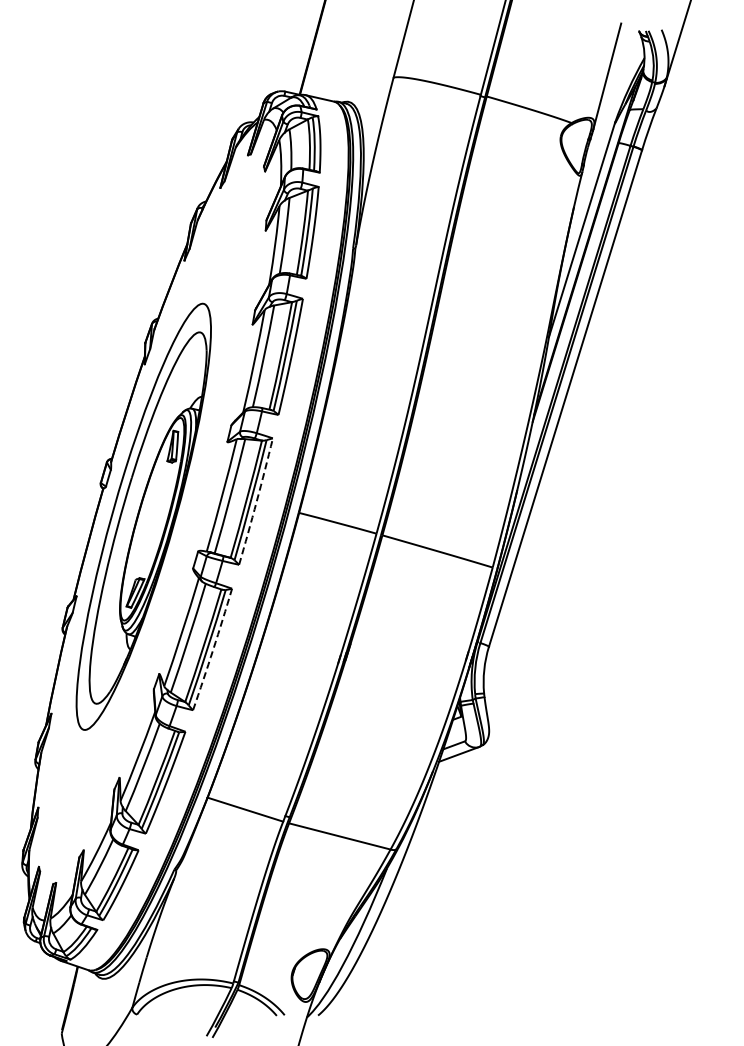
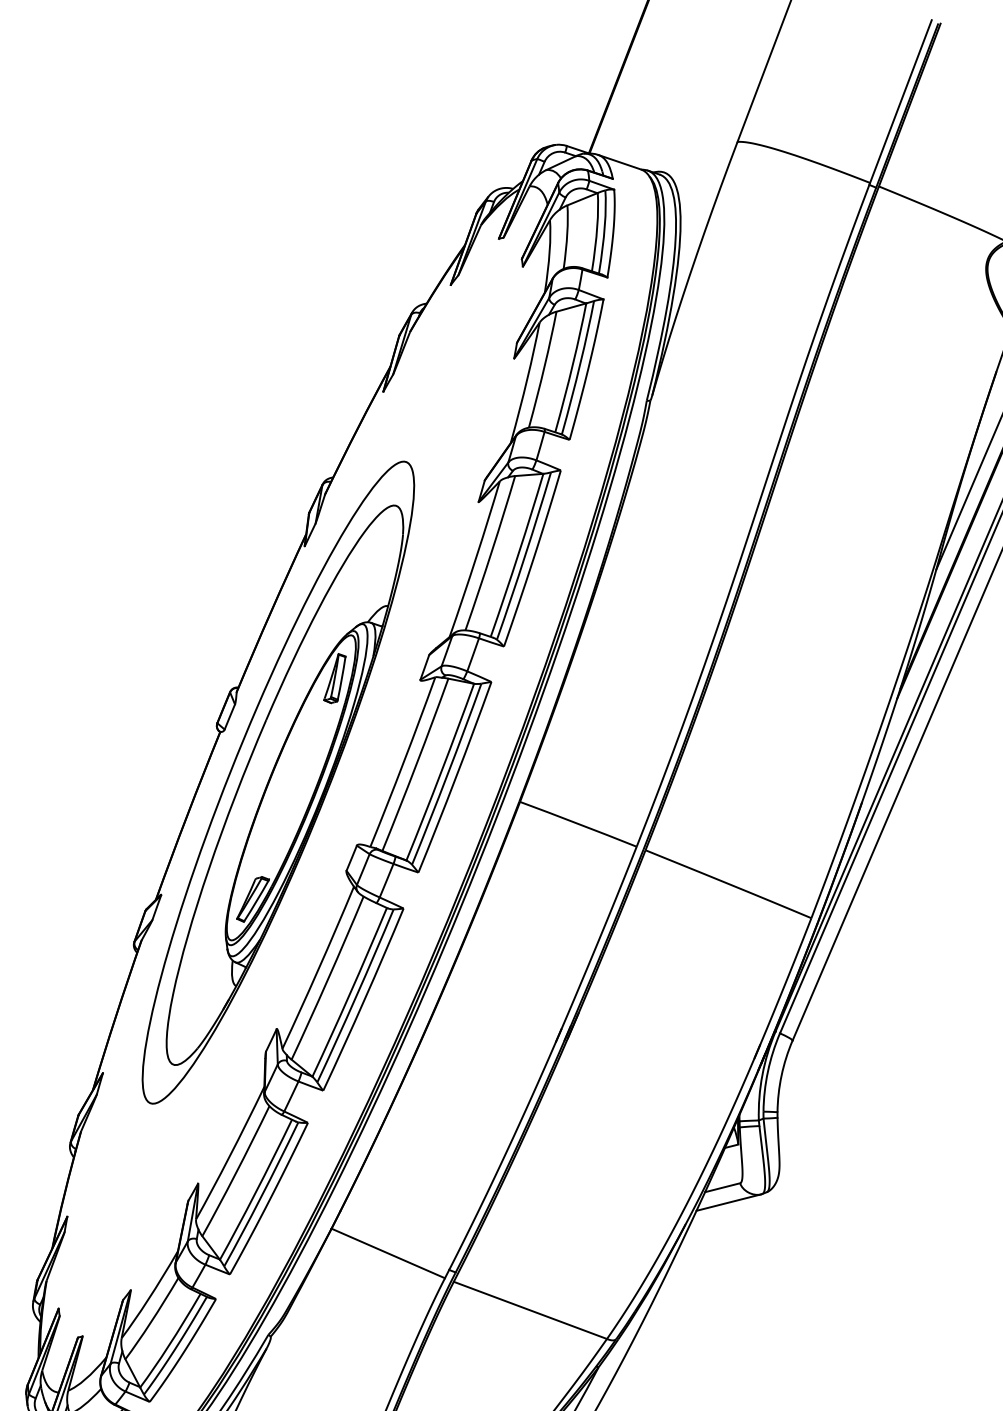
arc: (256, 501) -> (455, 777), dashed -> solid
arc: (213, 649) -> (364, 999), dashed -> solid

